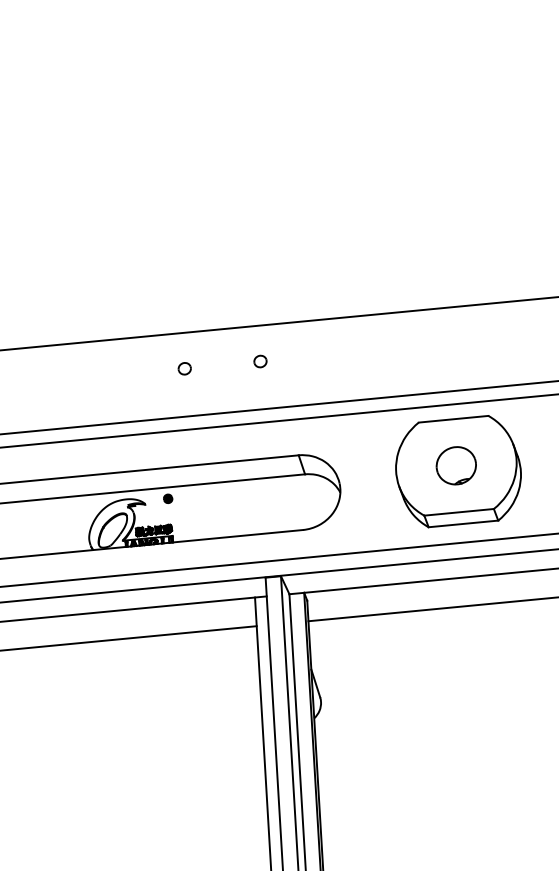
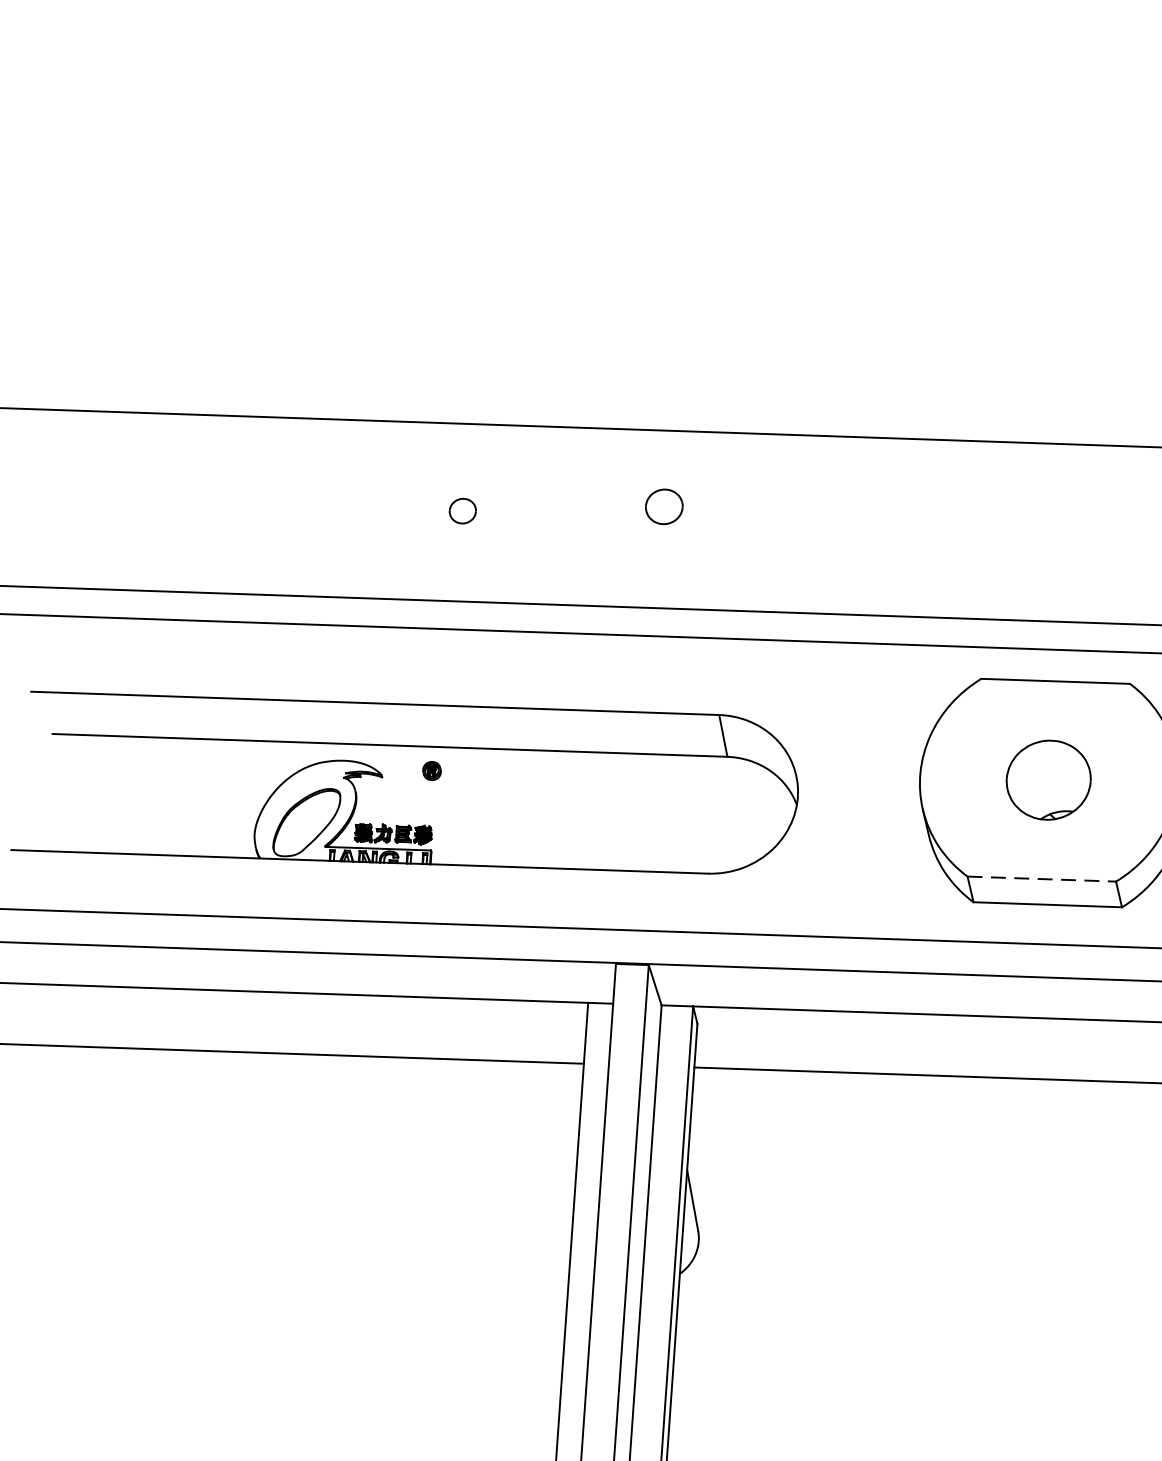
part: (260, 361) -> (664, 506), size x1.4
part: (184, 368) -> (462, 510), moved
line: (459, 512) -> (1042, 879), solid -> dashed

